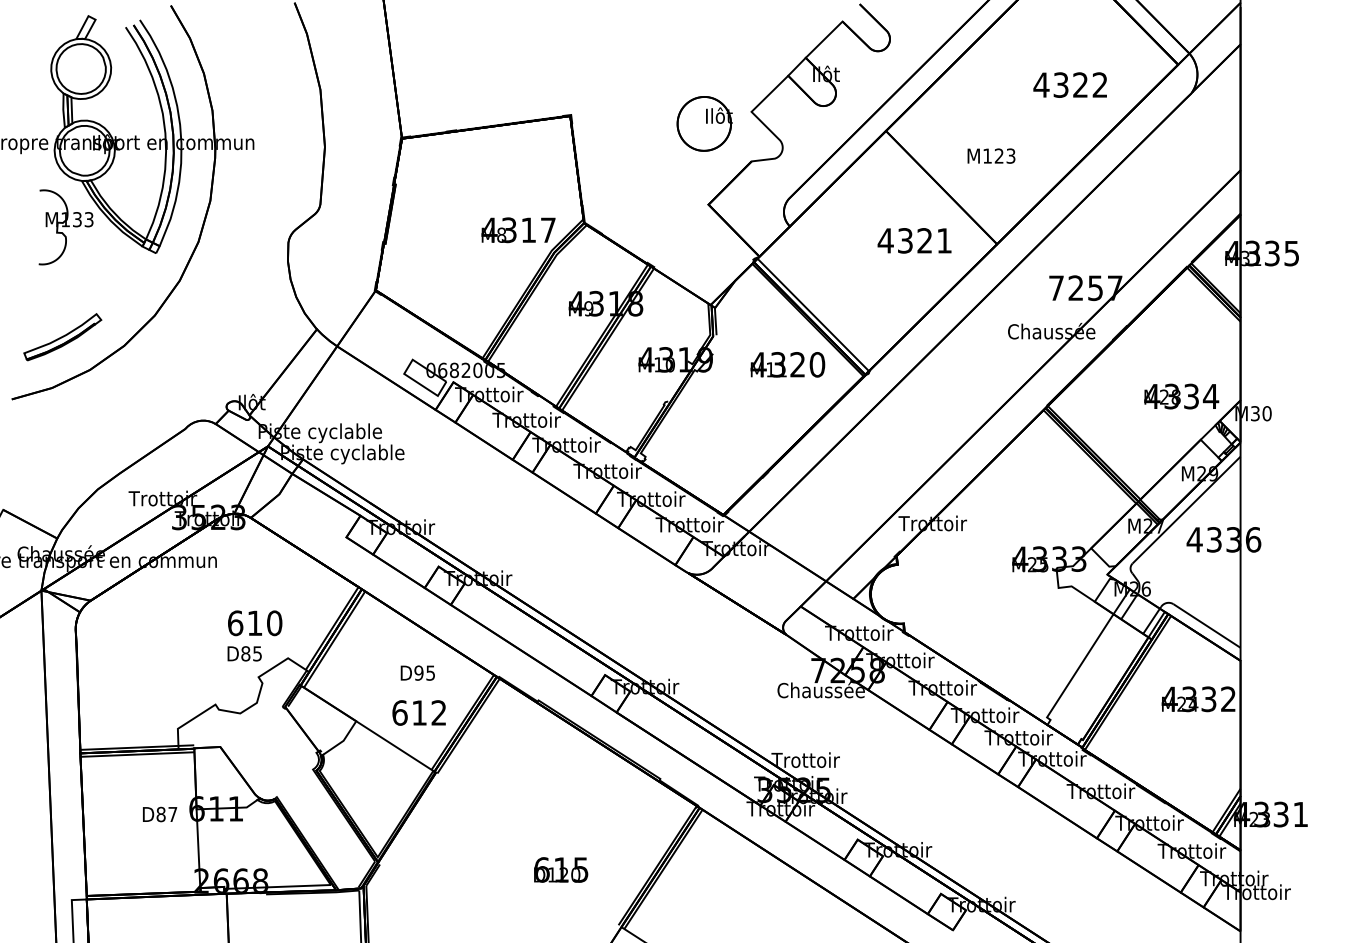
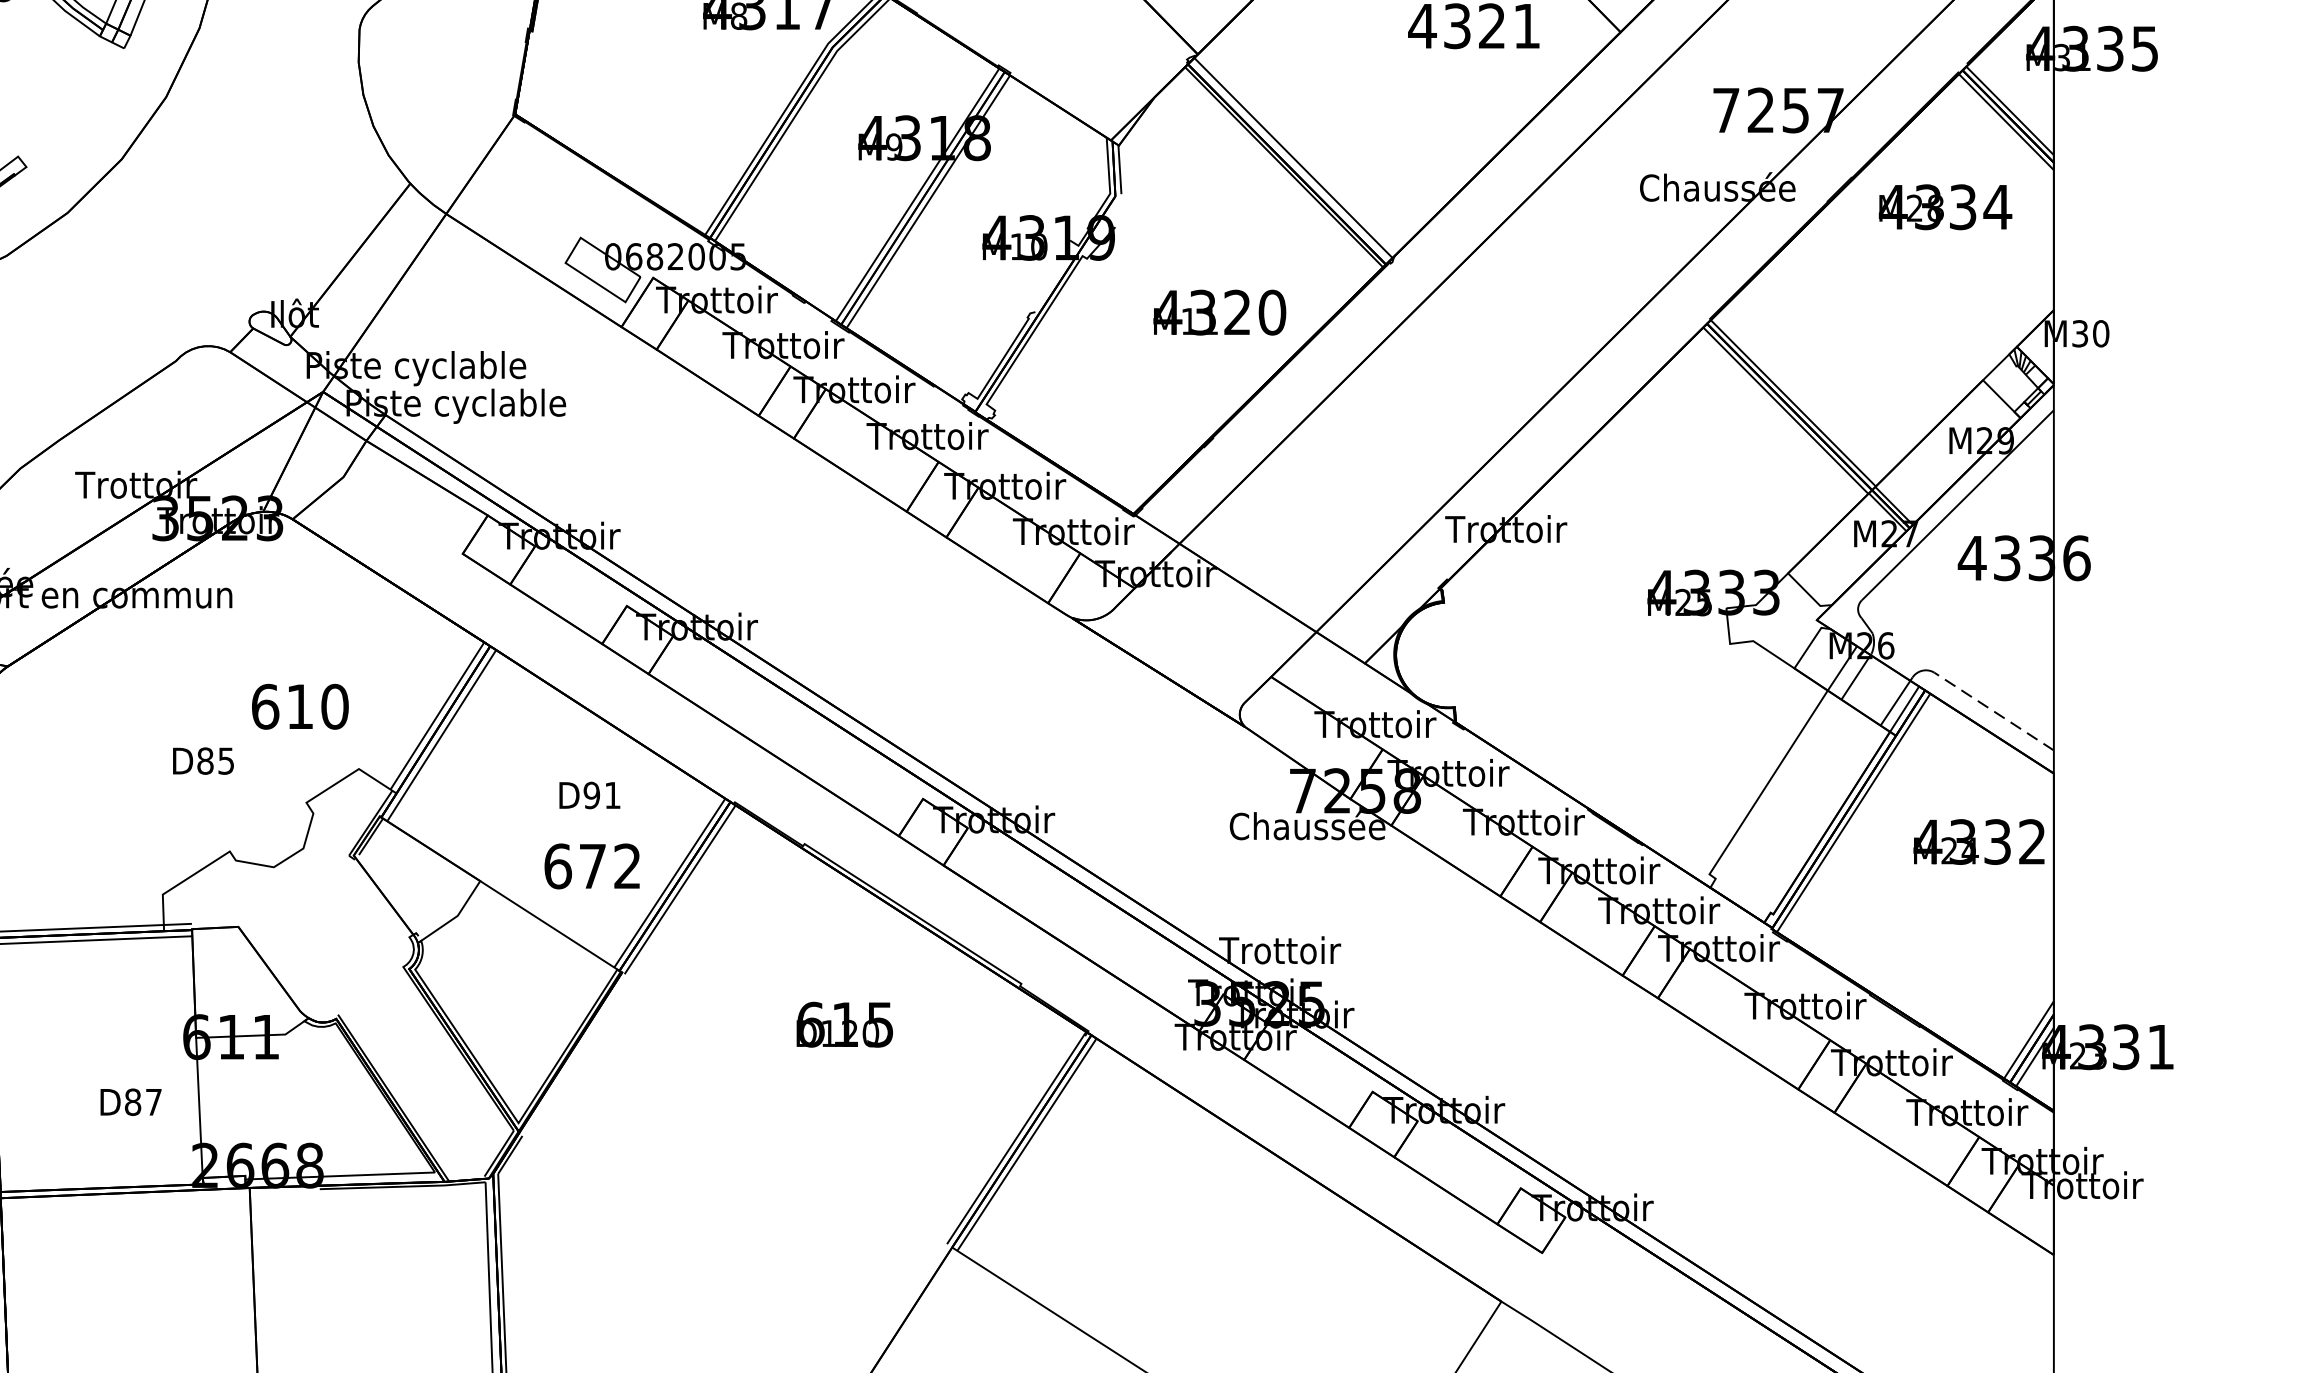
text: (787, 364) -> (1219, 312), moved
text: (1181, 396) -> (1945, 207), moved
line: (1206, 625) -> (1993, 710), solid -> dashed
text: (244, 653) -> (203, 760), moved
text: (430, 672) -> (612, 794), D95 -> D91
text: (419, 712) -> (592, 865), 612 -> 672
text: (160, 814) -> (131, 1102), moved
text: (561, 869) -> (845, 1023), moved

